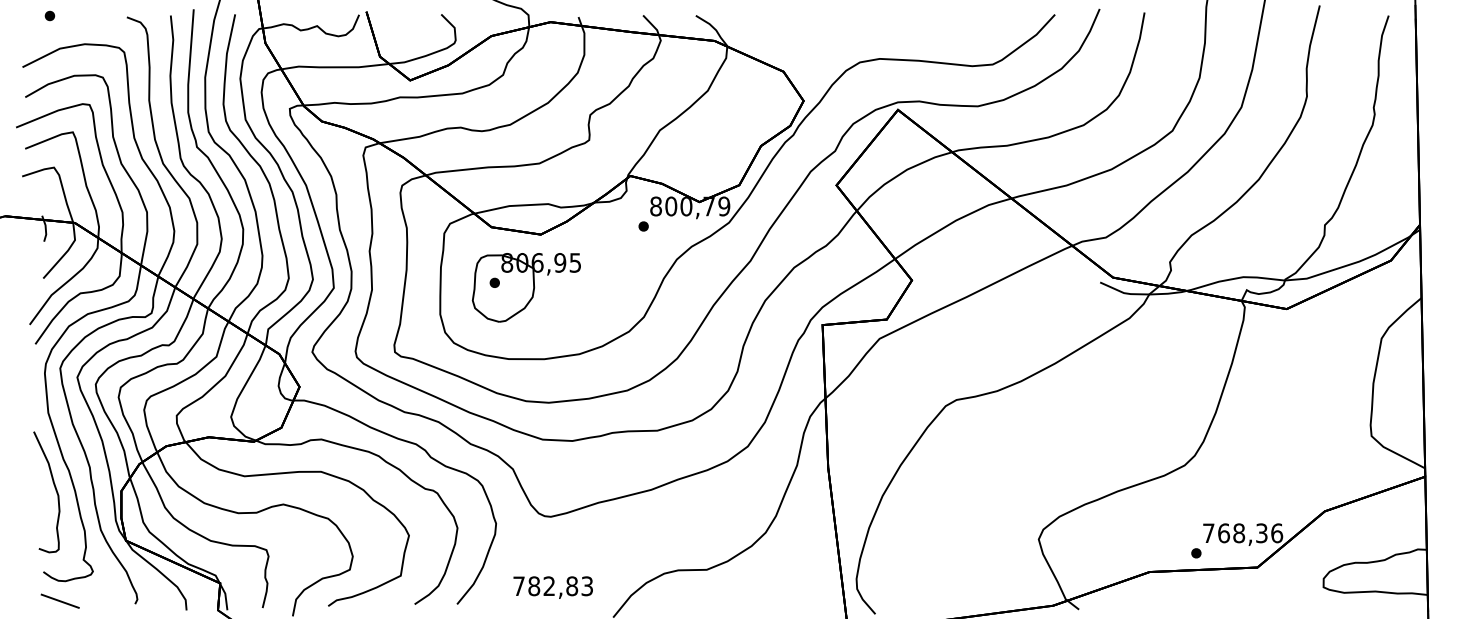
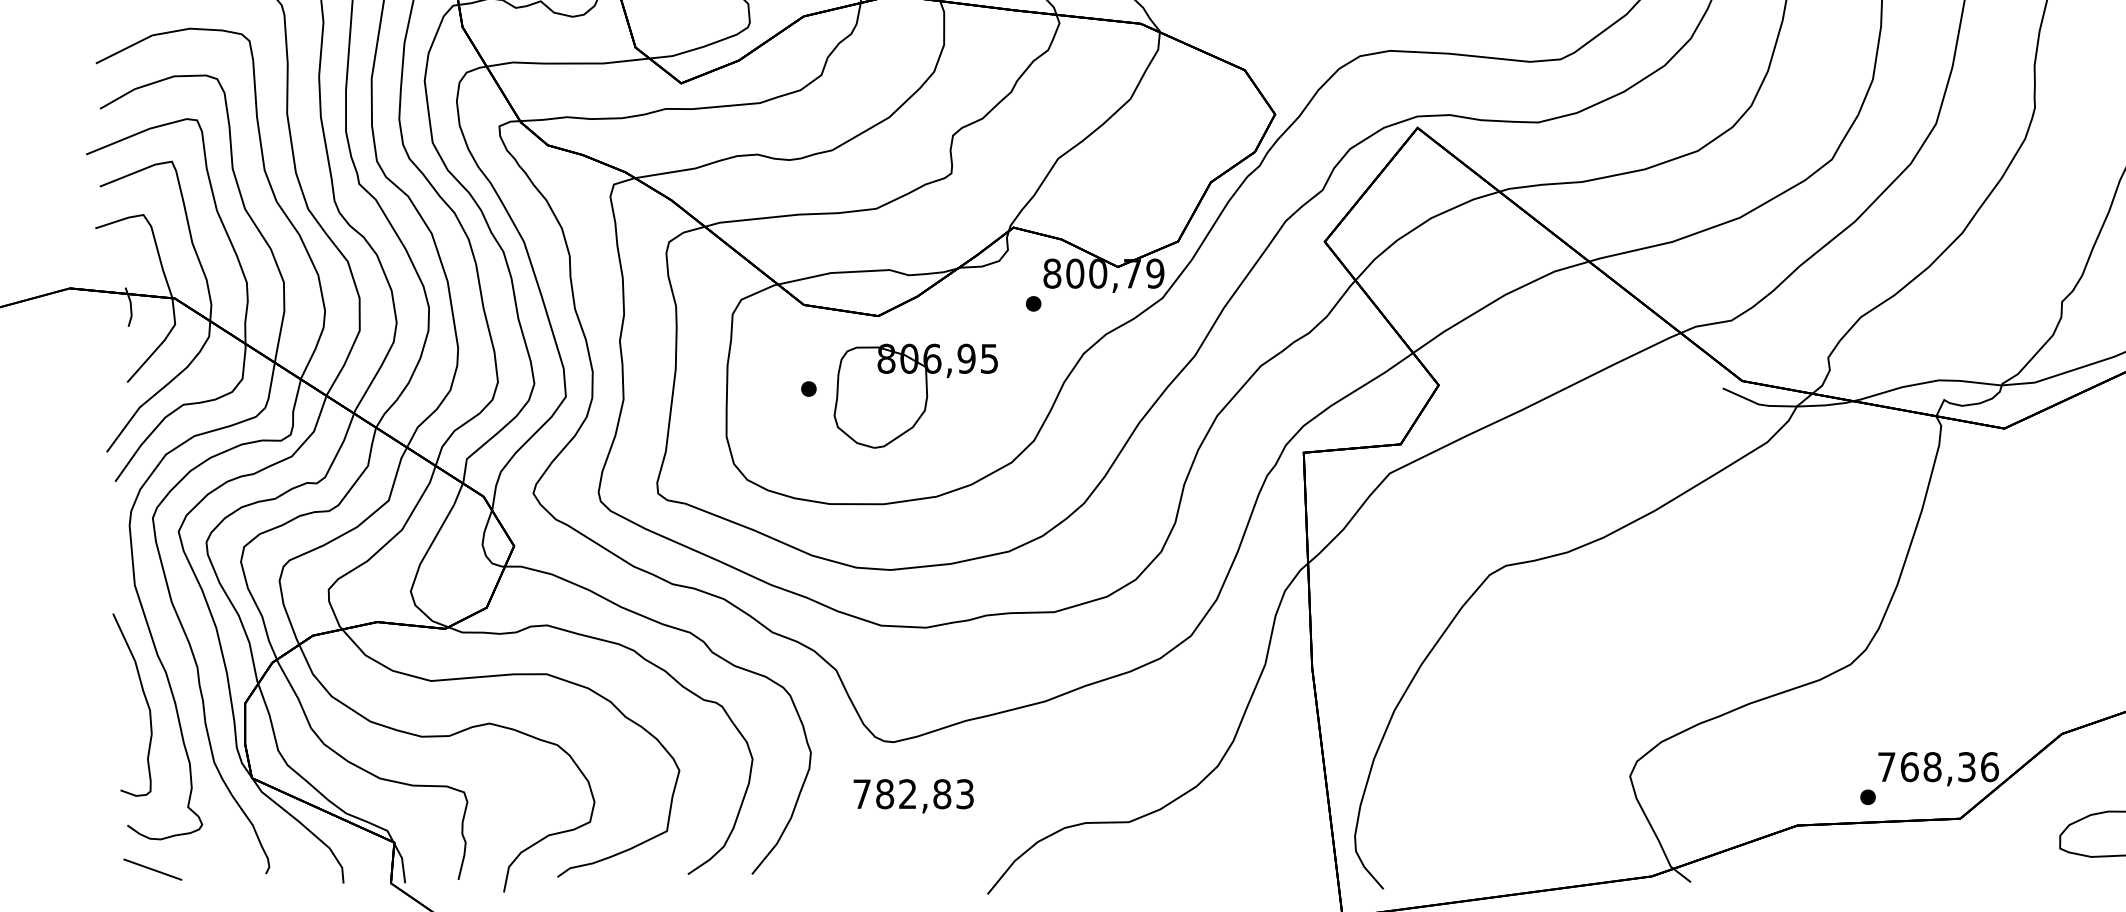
part: (525, 287) -> (914, 395), moved
text: (552, 587) -> (912, 796), moved

